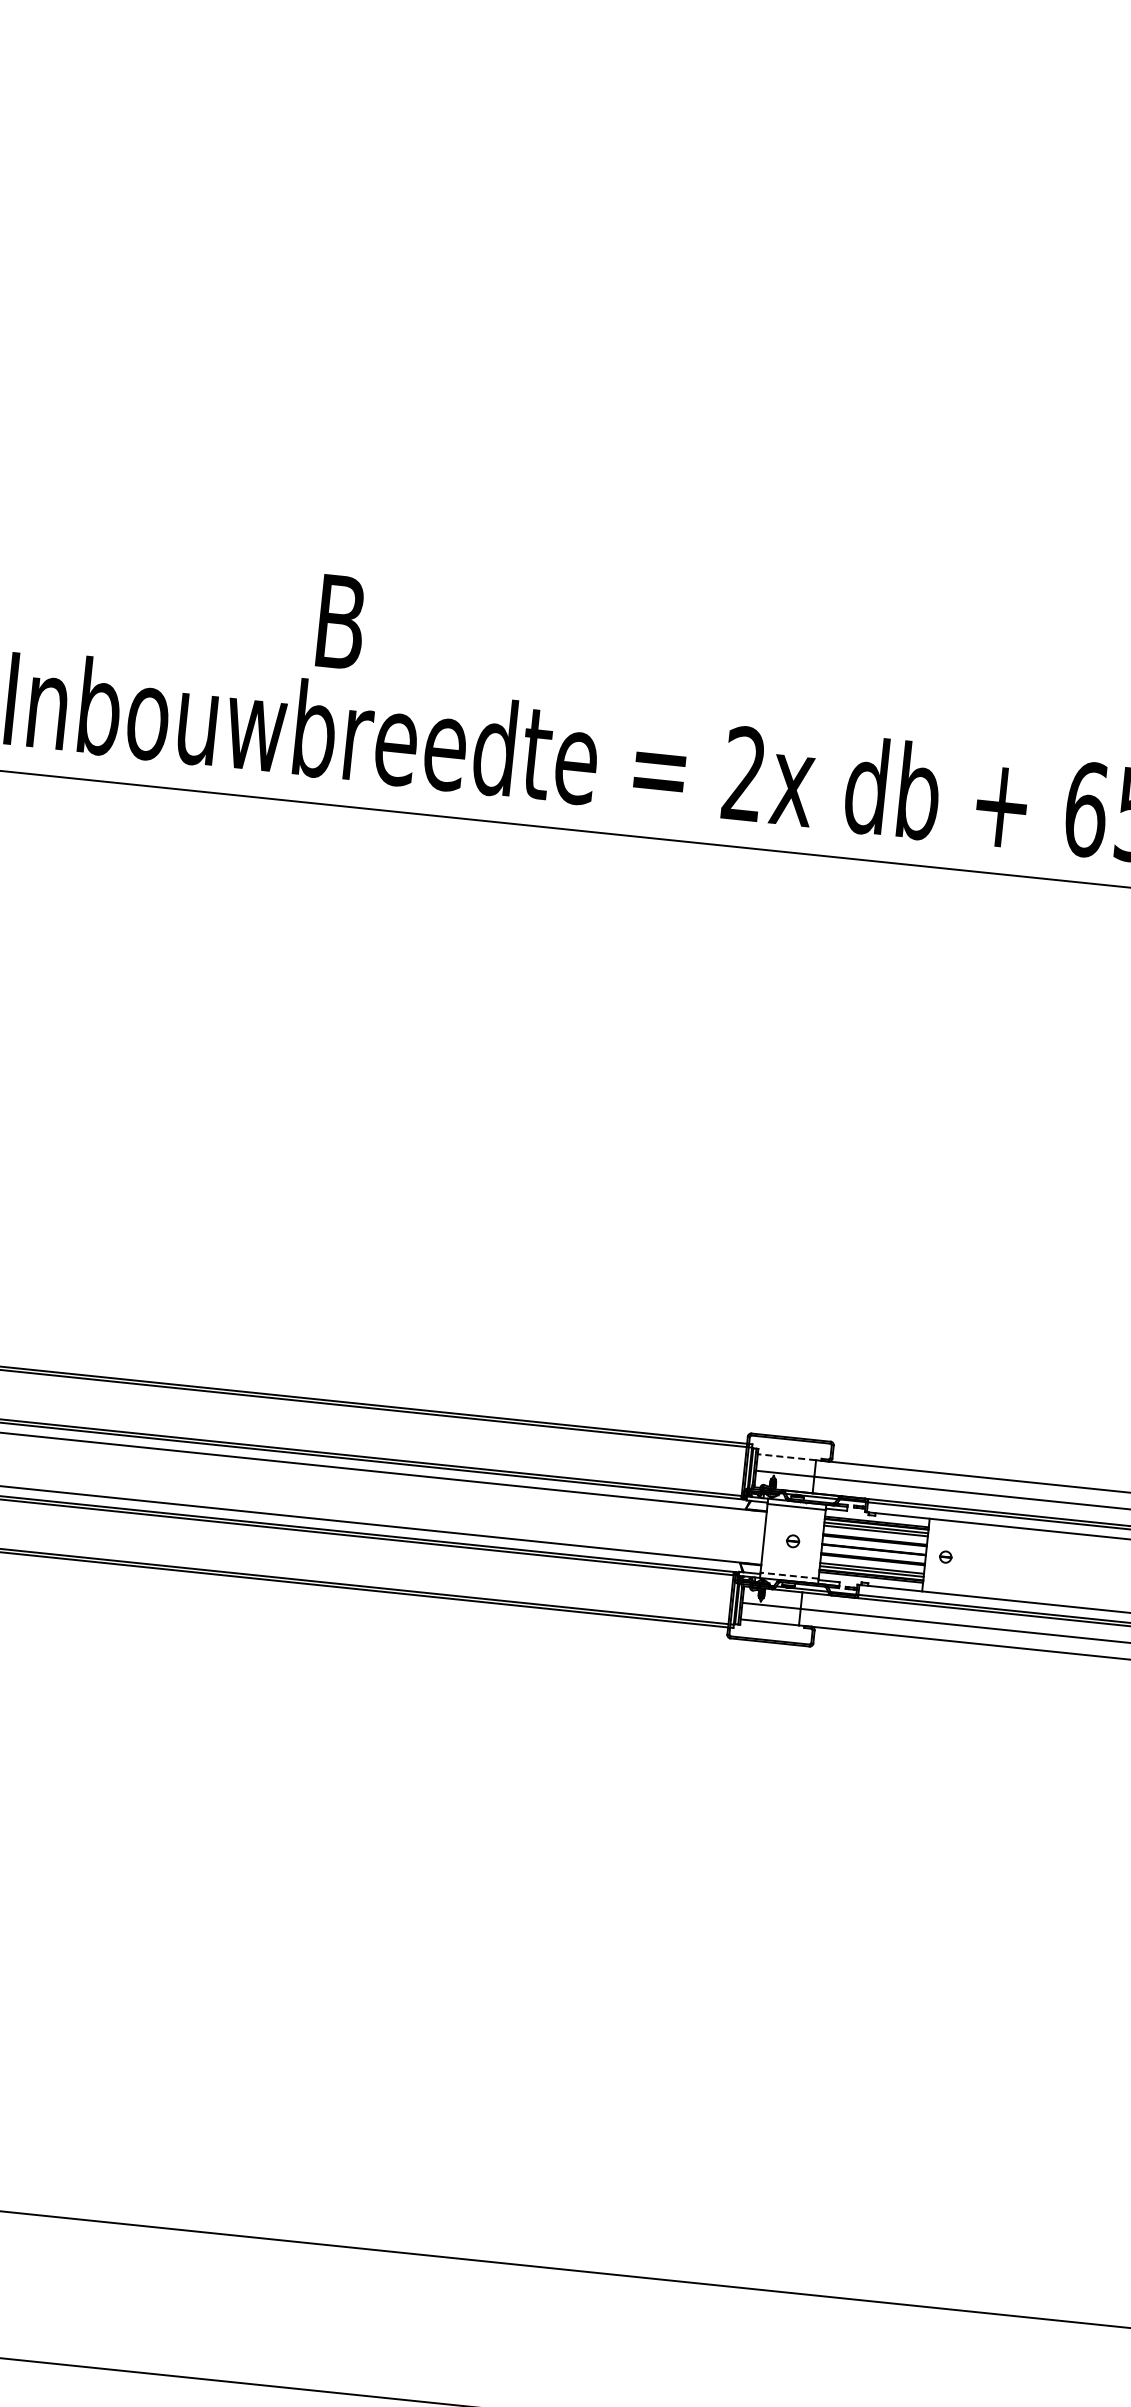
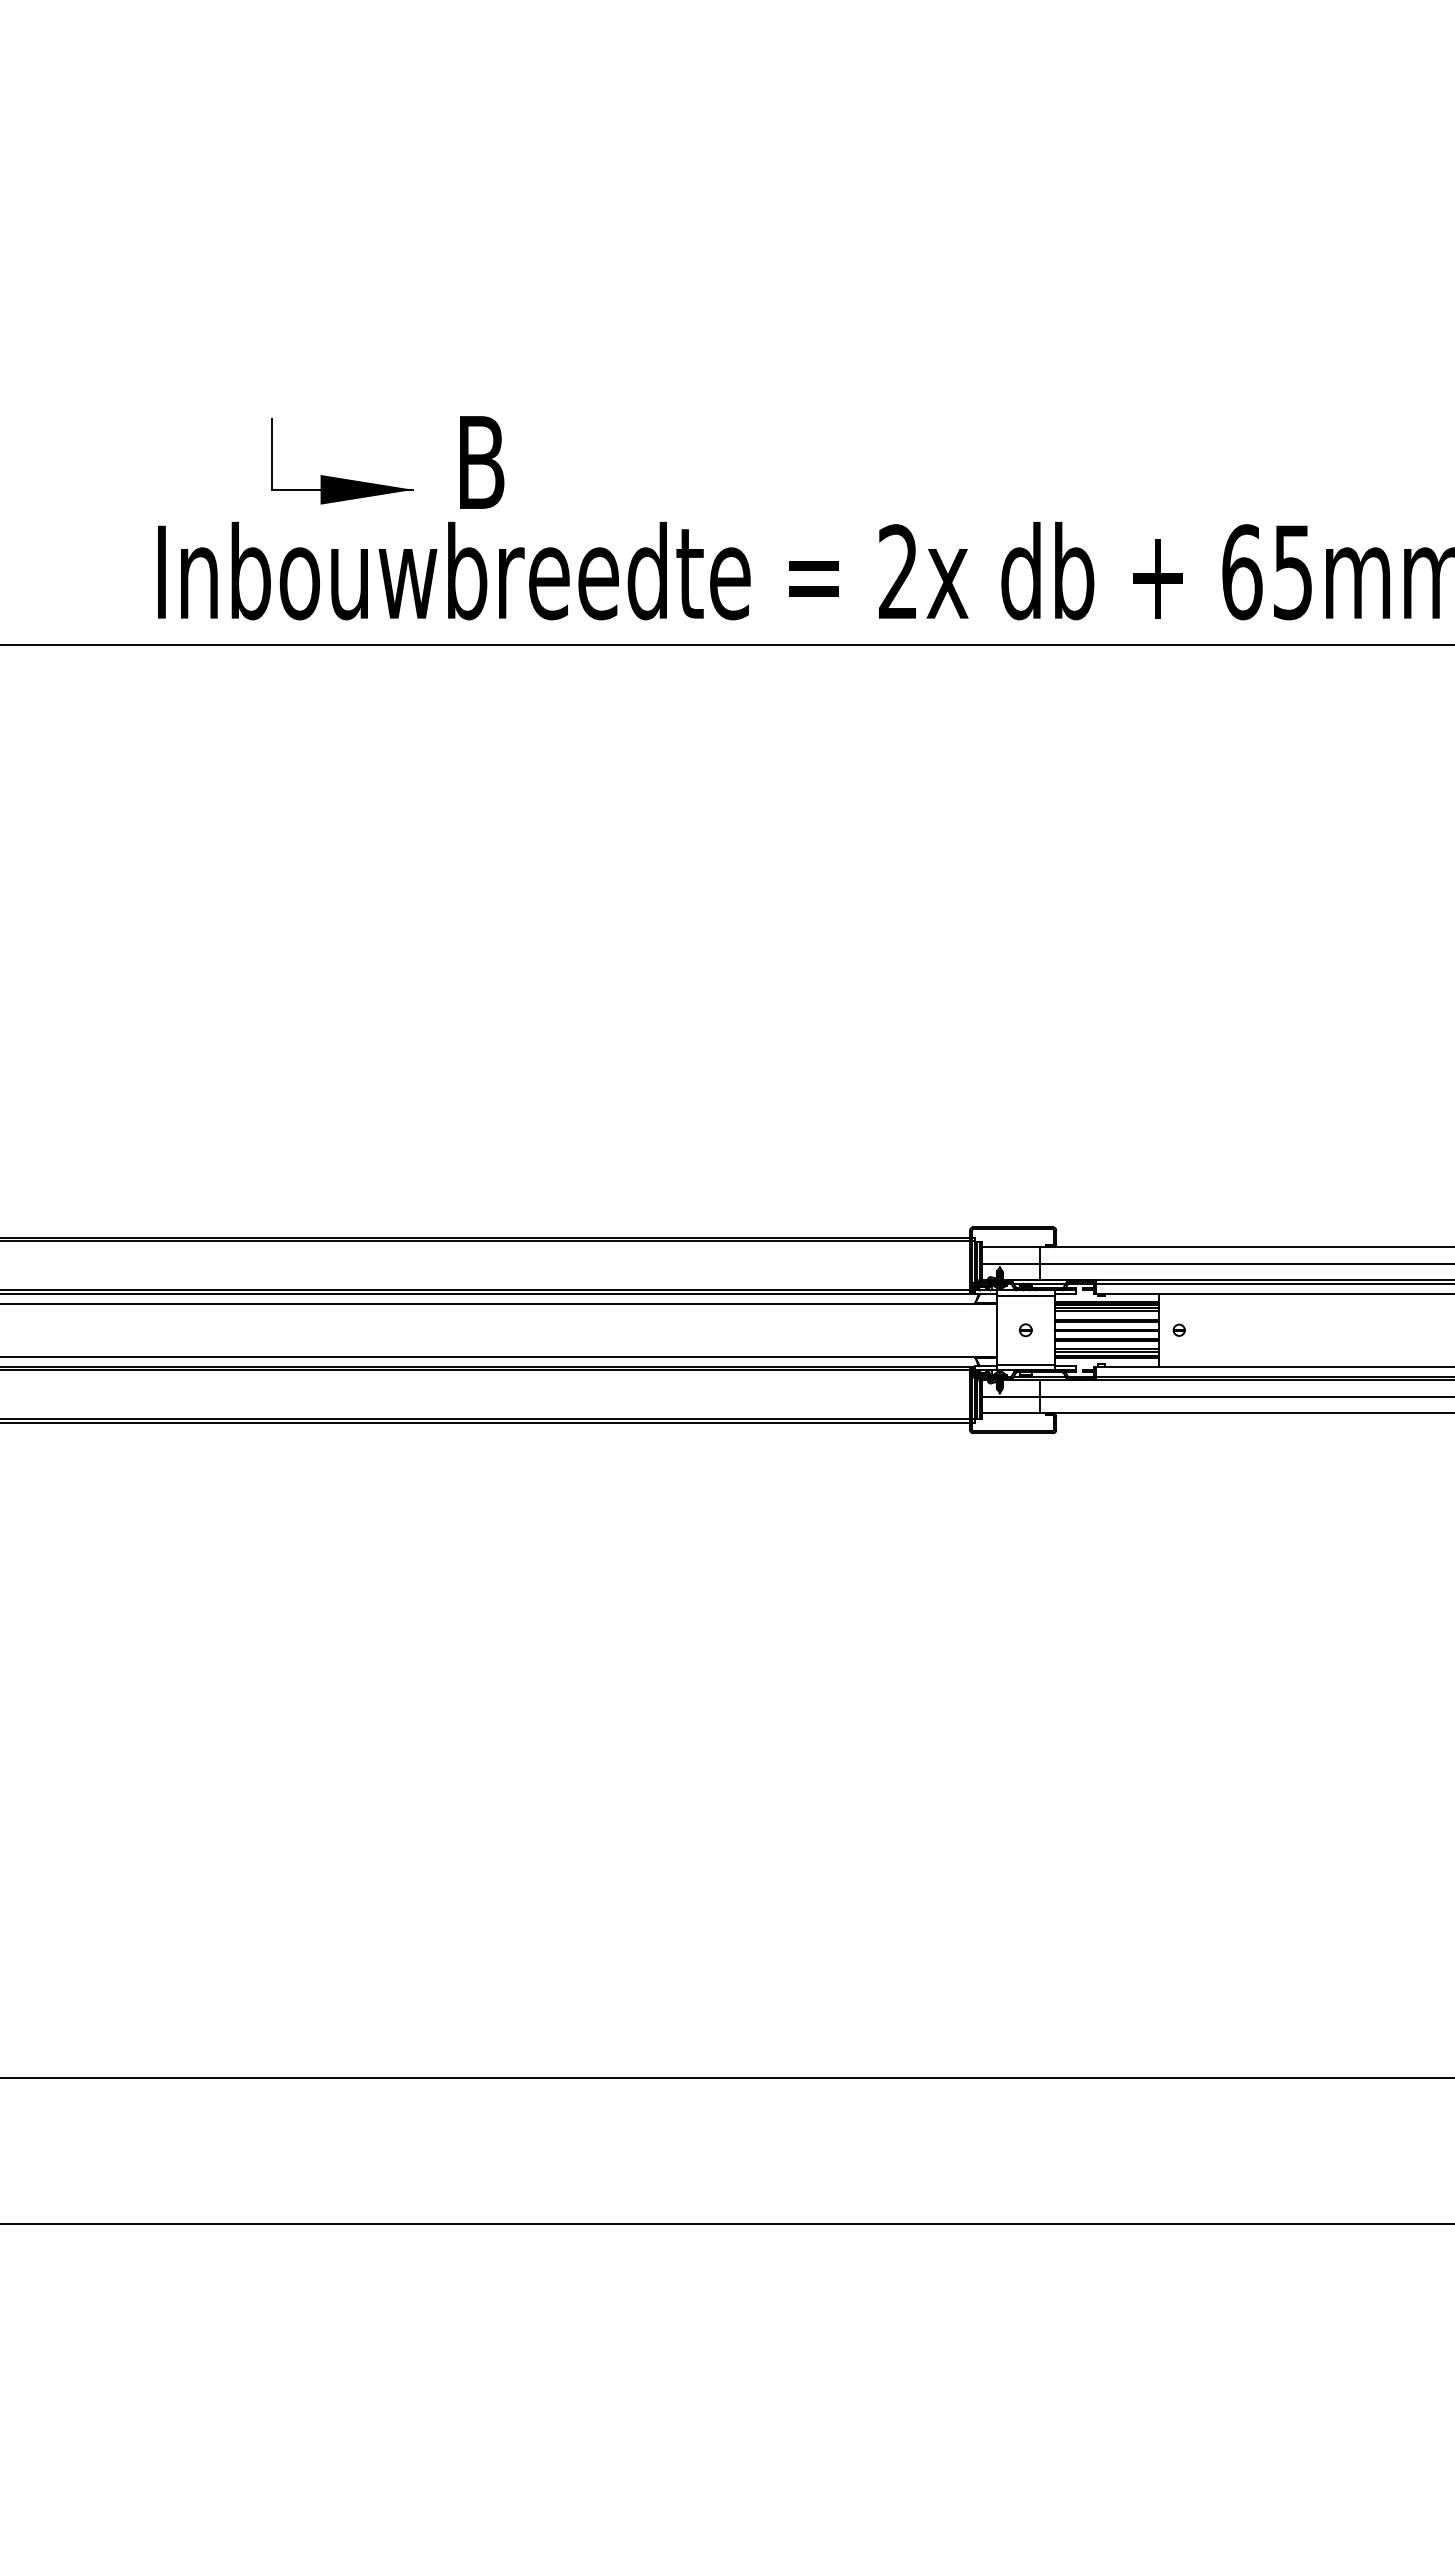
part: (197, 622) -> (338, 477), added
line: (786, 1457) -> (1010, 1247), dashed -> solid
line: (789, 1575) -> (1025, 1364), dashed -> solid

